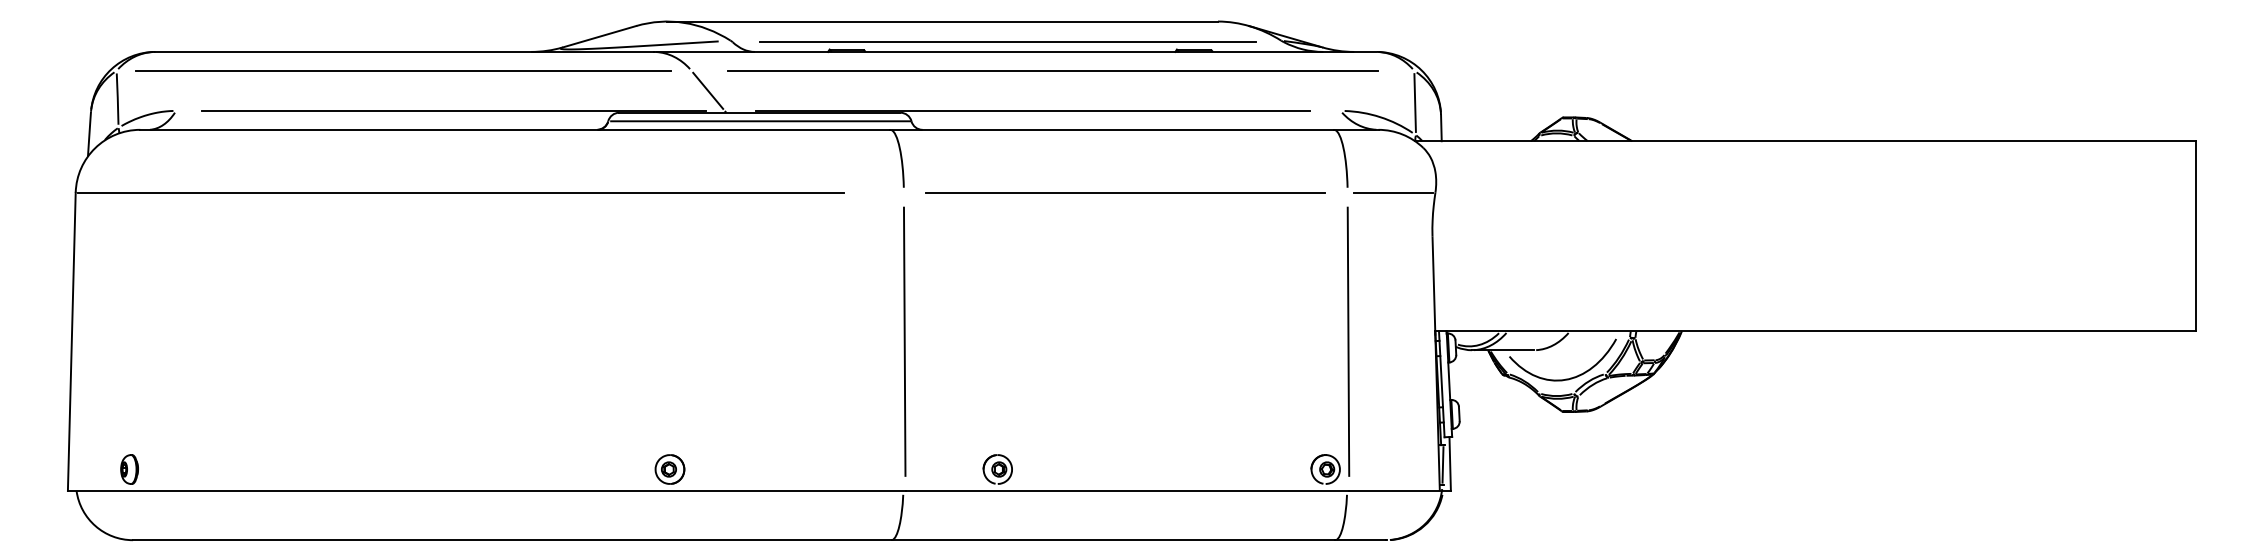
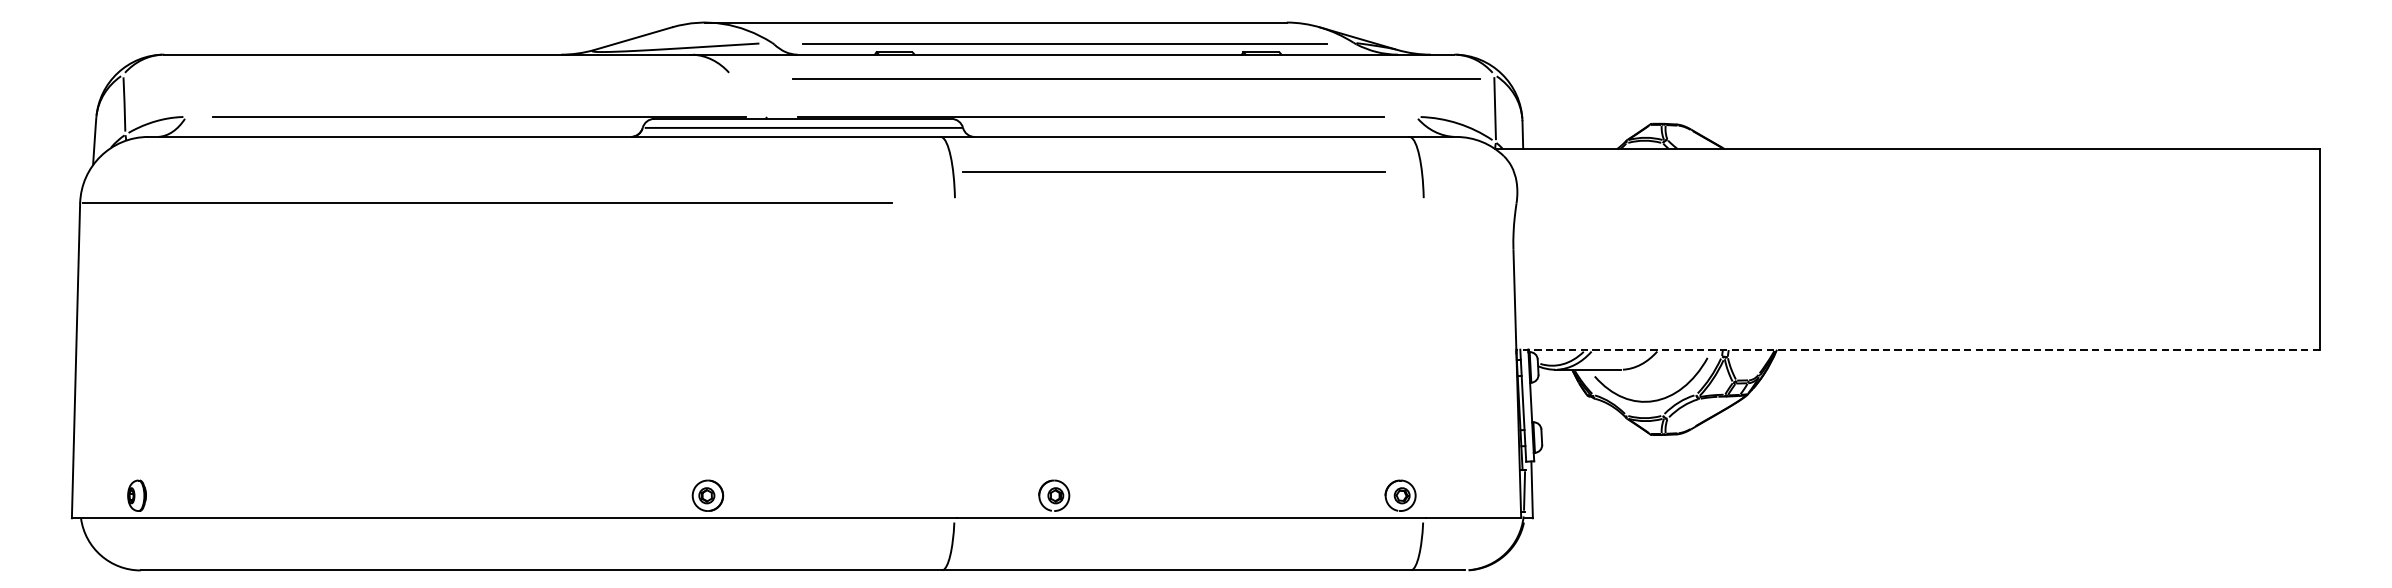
line: (403, 70) -> (426, 74), removed
line: (1052, 70) -> (1136, 78), moved
line: (708, 90) -> (748, 95), removed
line: (1125, 192) -> (1173, 171), moved
line: (1393, 192) -> (1472, 203), removed
line: (1815, 331) -> (1918, 349), solid -> dashed
line: (904, 341) -> (955, 360), removed
line: (1348, 341) -> (1424, 360), removed

